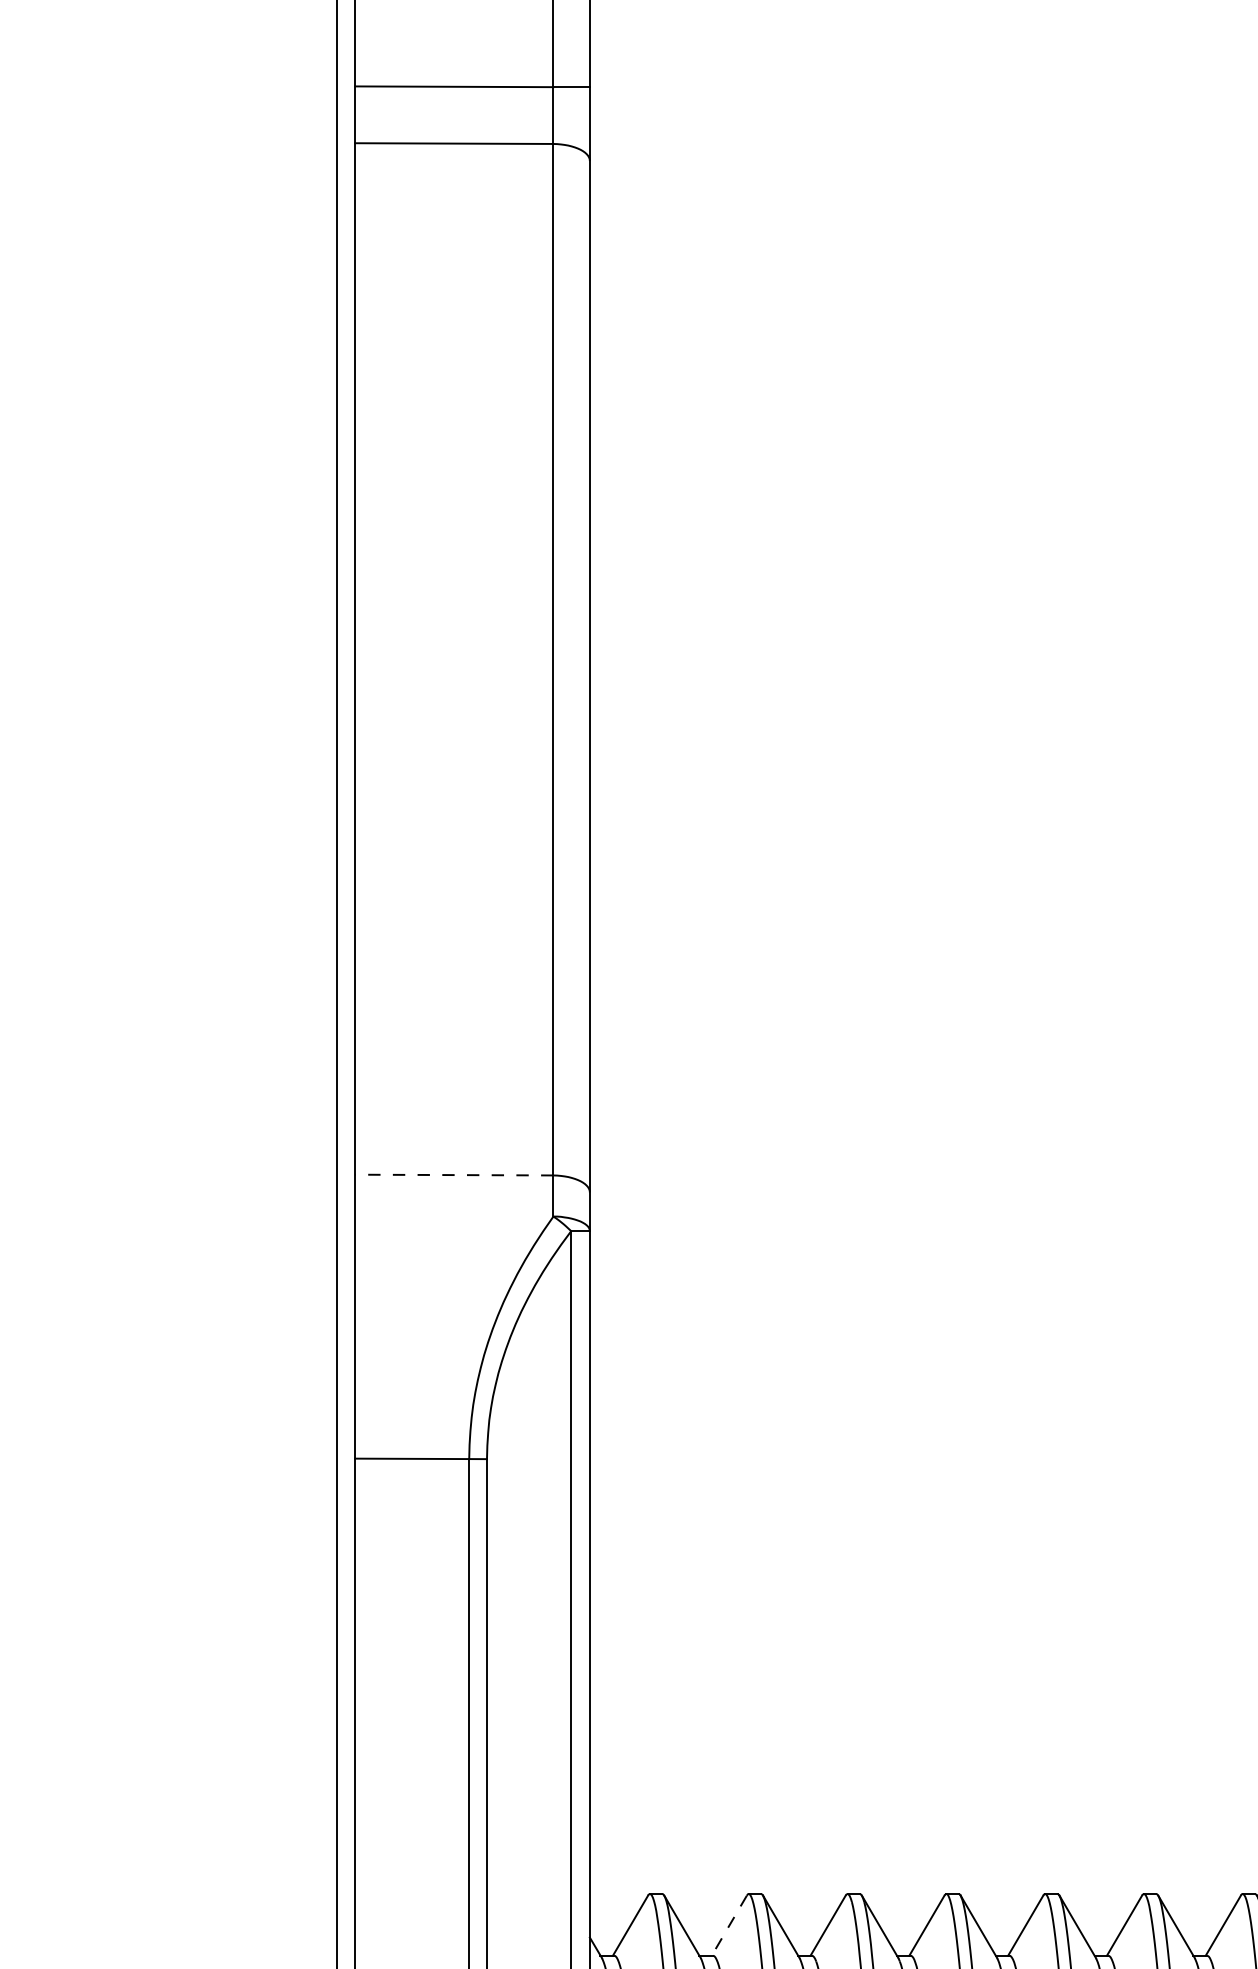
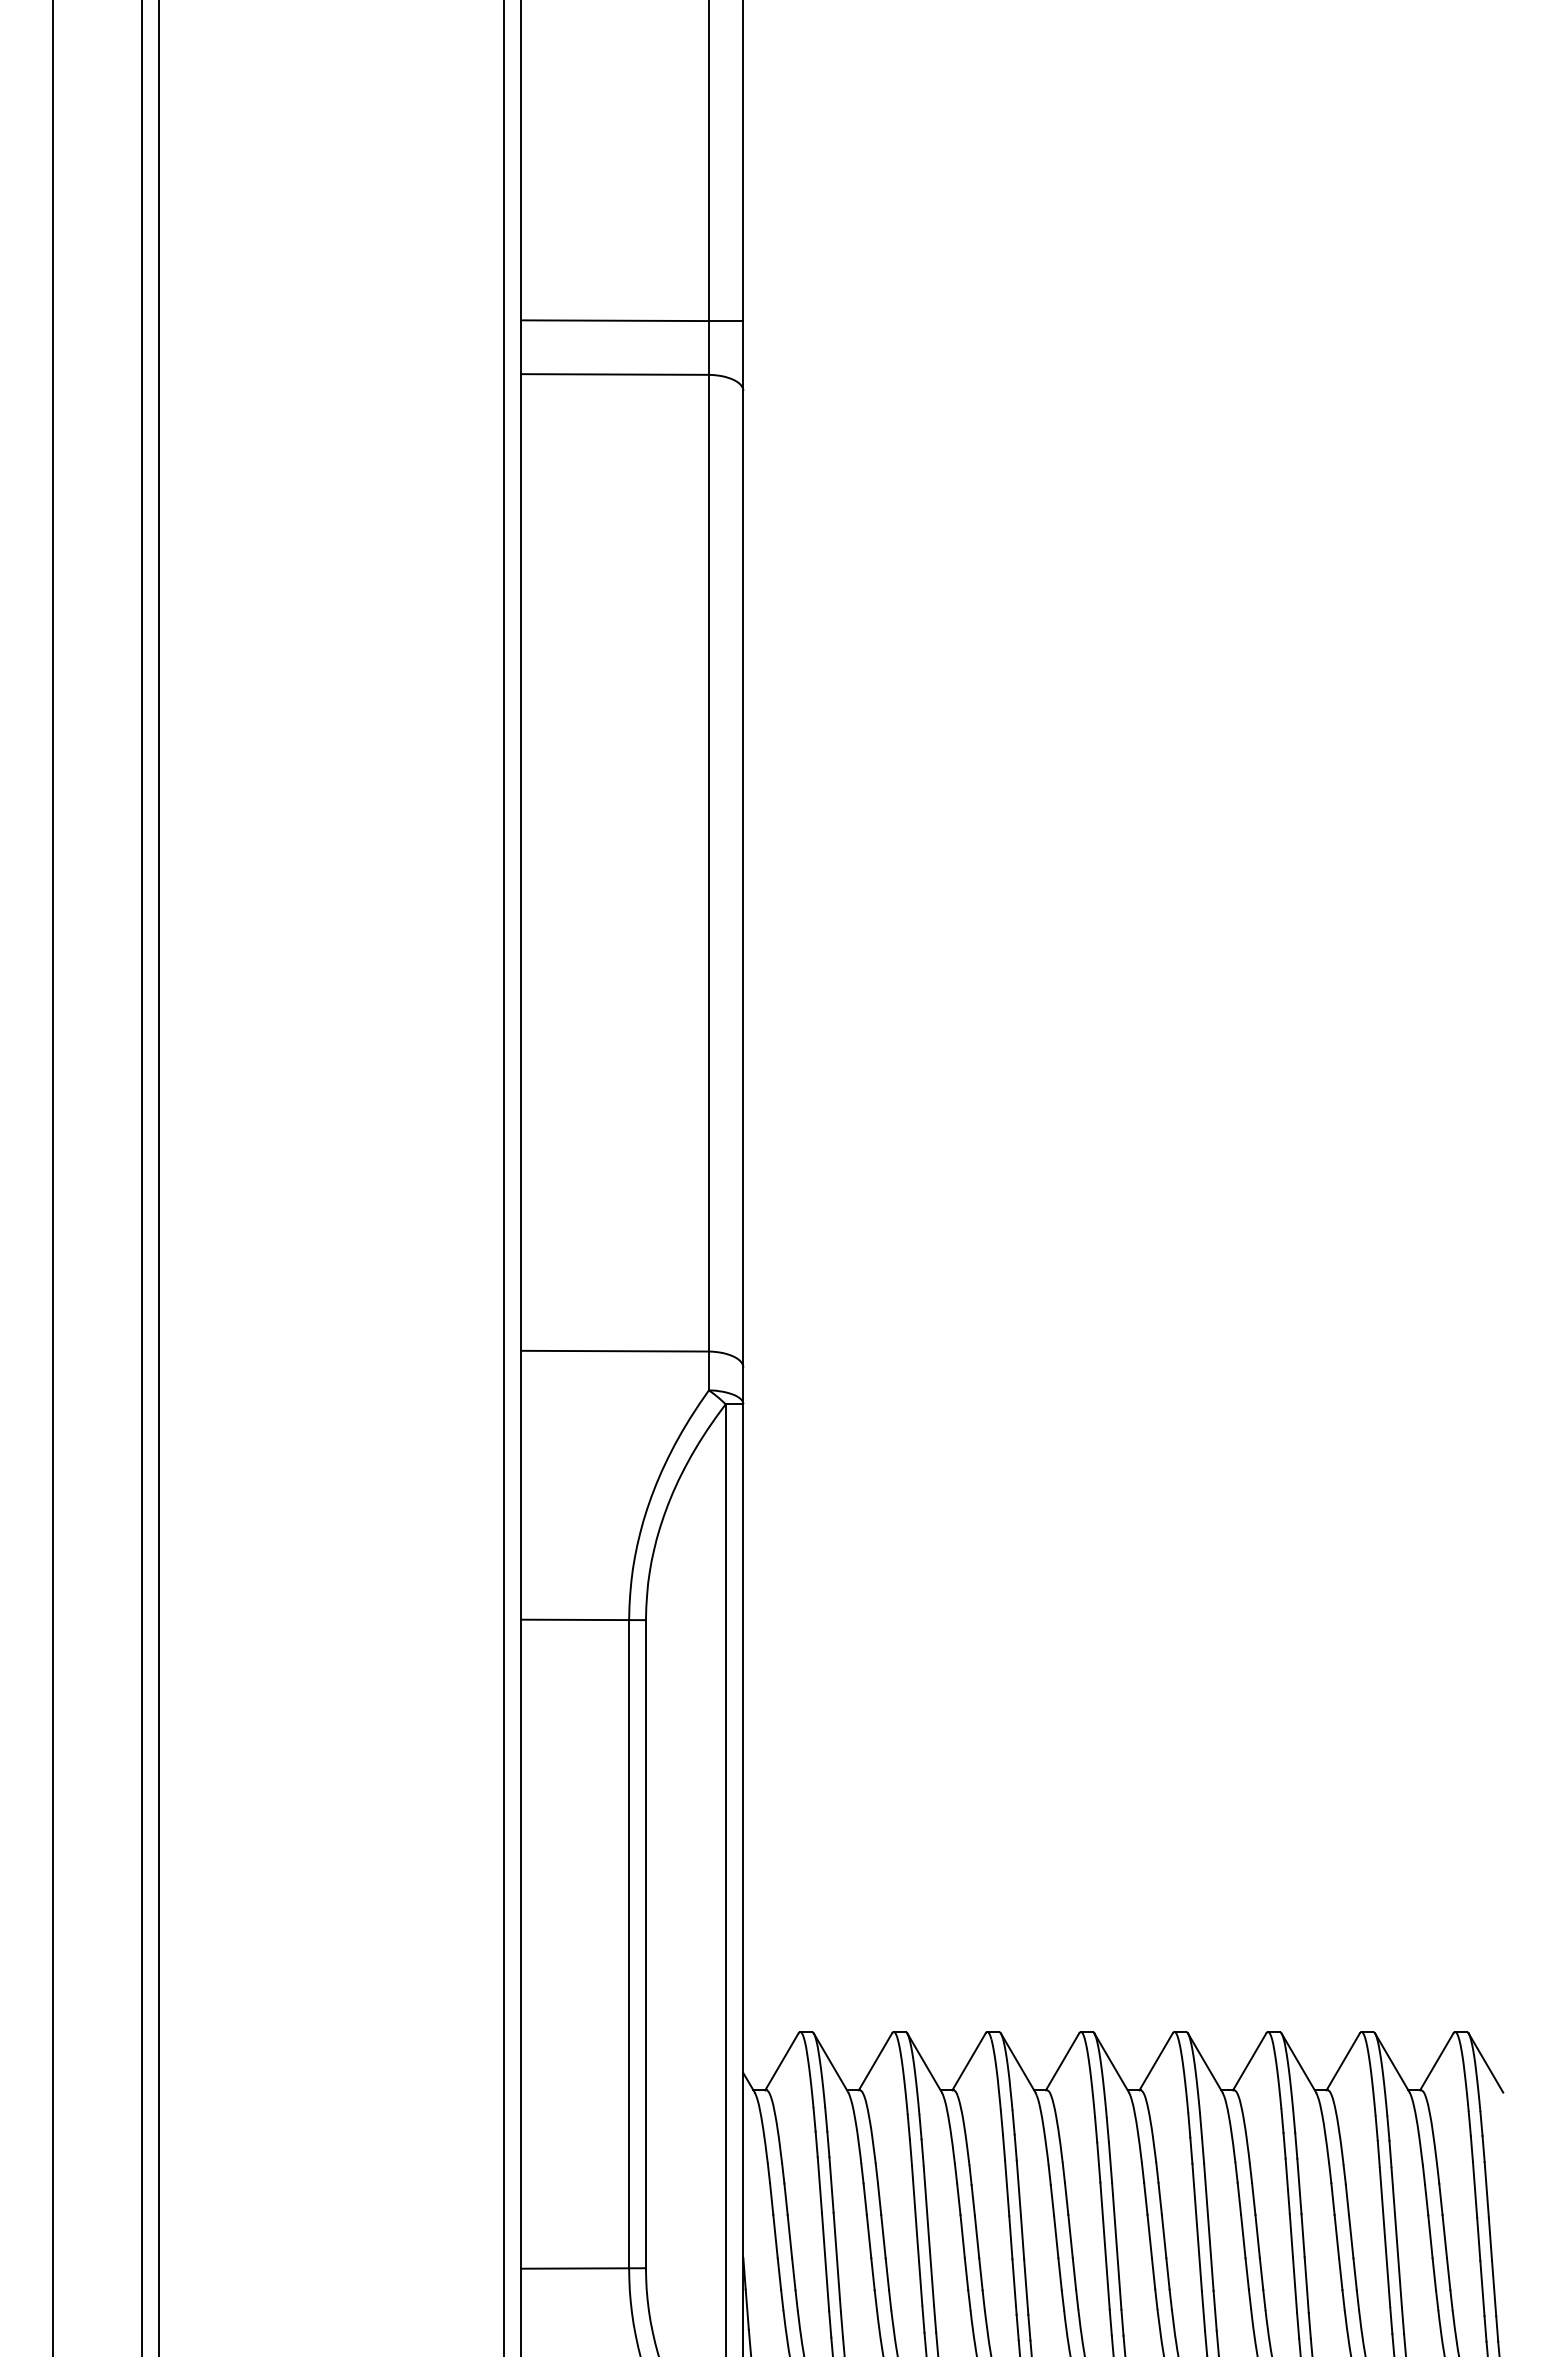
line: (454, 1175) -> (615, 1351), dashed -> solid
line: (729, 1925) -> (875, 2061), dashed -> solid

